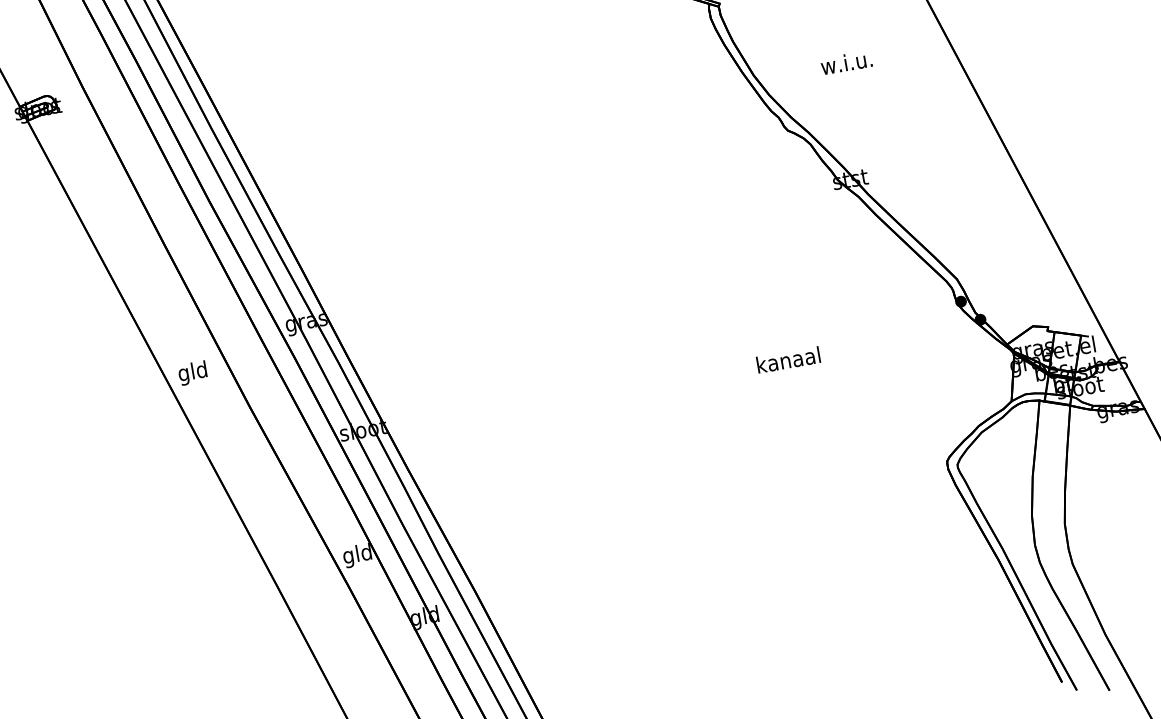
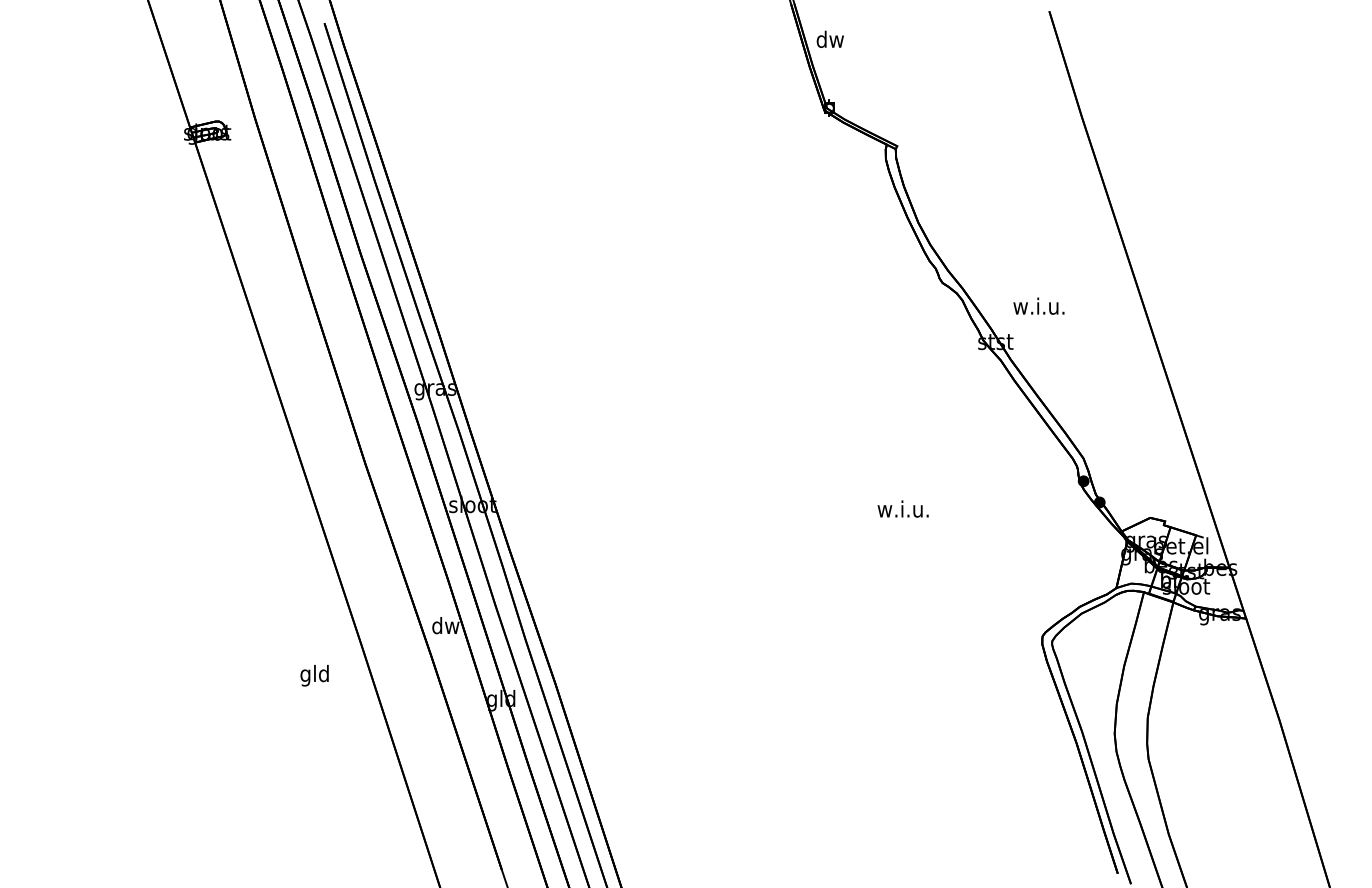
text: (845, 62) -> (1038, 305), moved
text: (788, 359) -> (903, 508), kanaal -> w.i.u.
text: (192, 373) -> (314, 675), moved
text: (357, 555) -> (445, 627), gld -> dw

